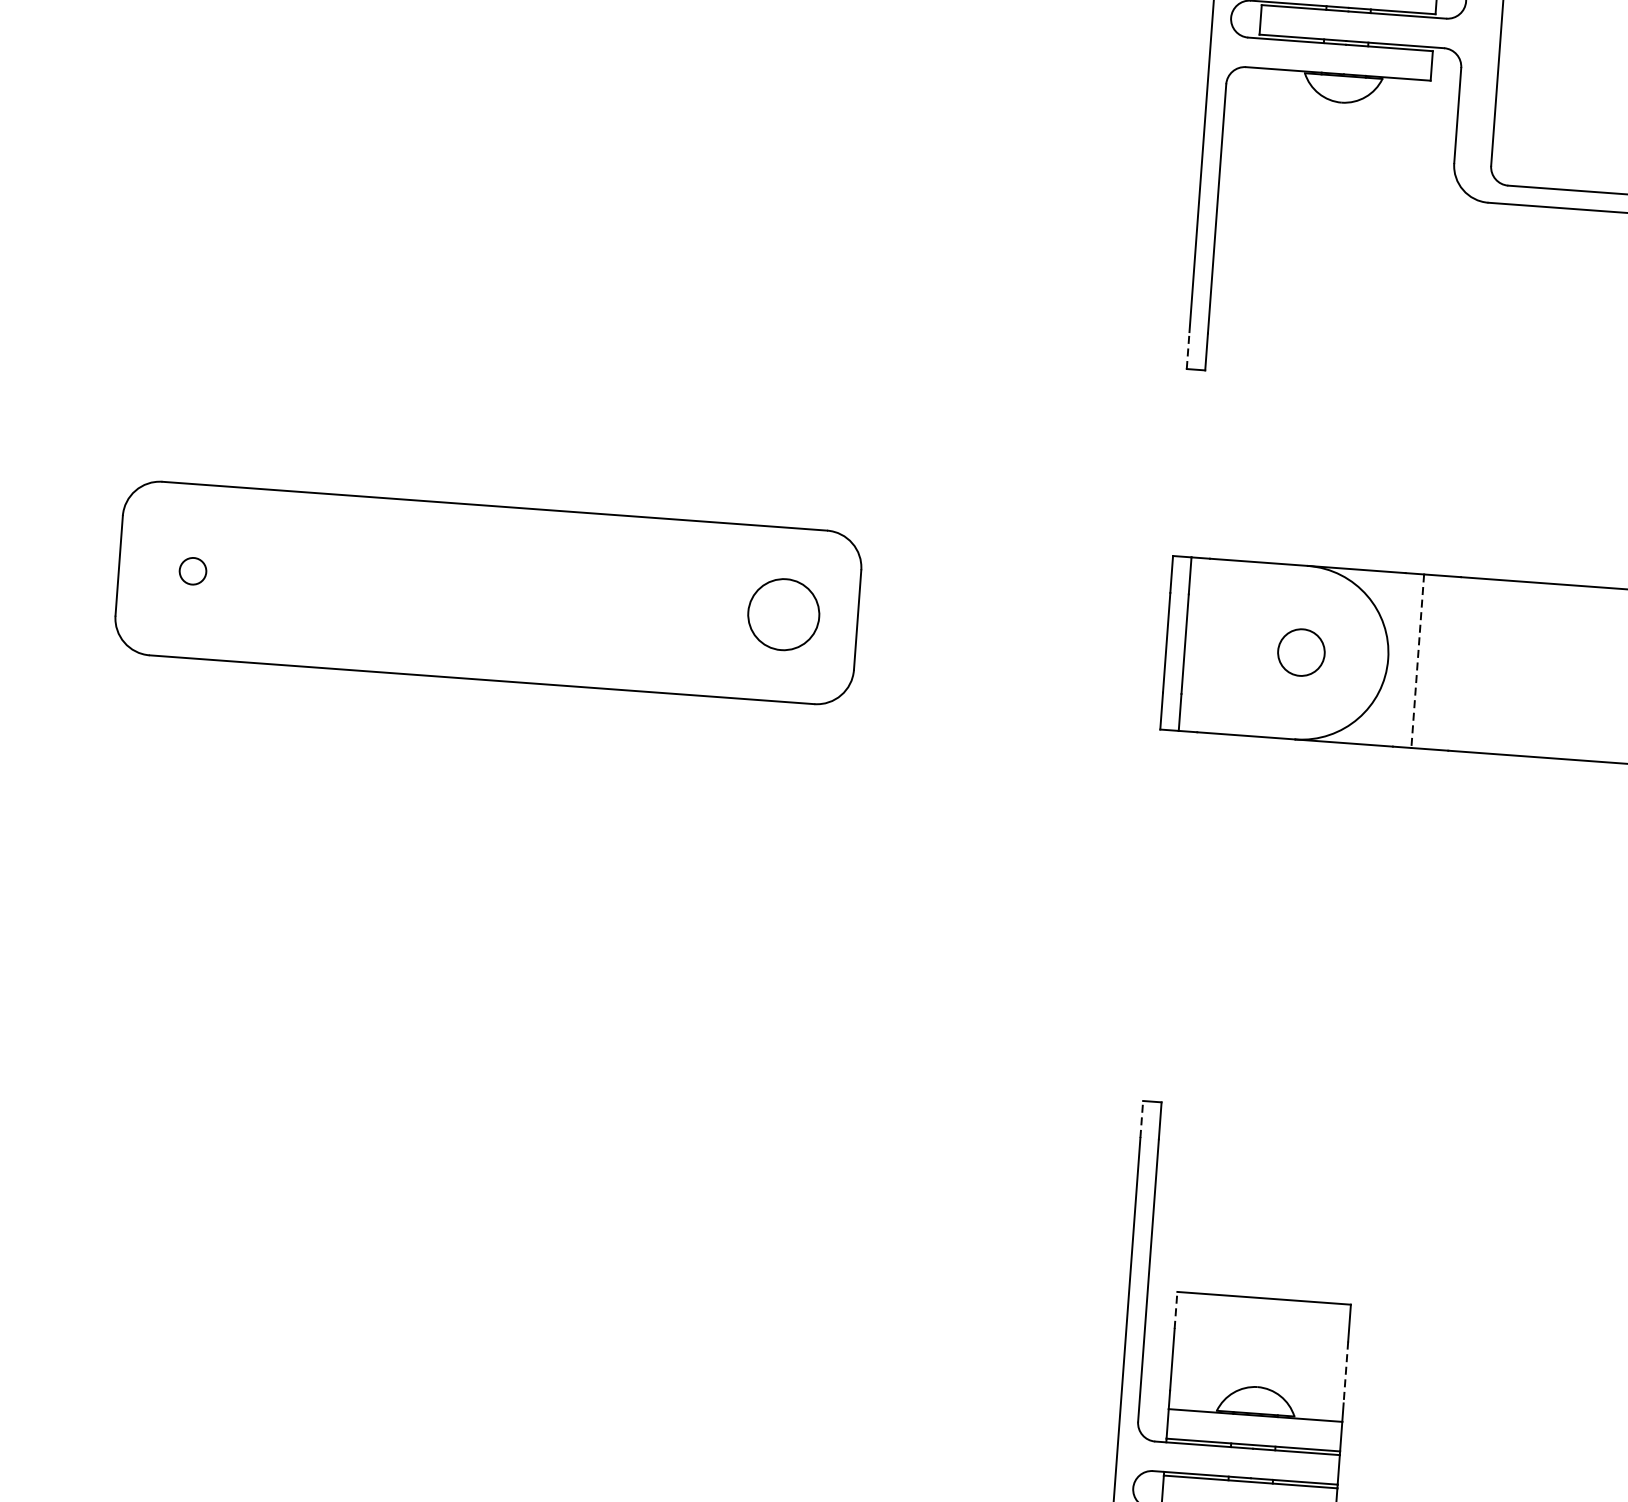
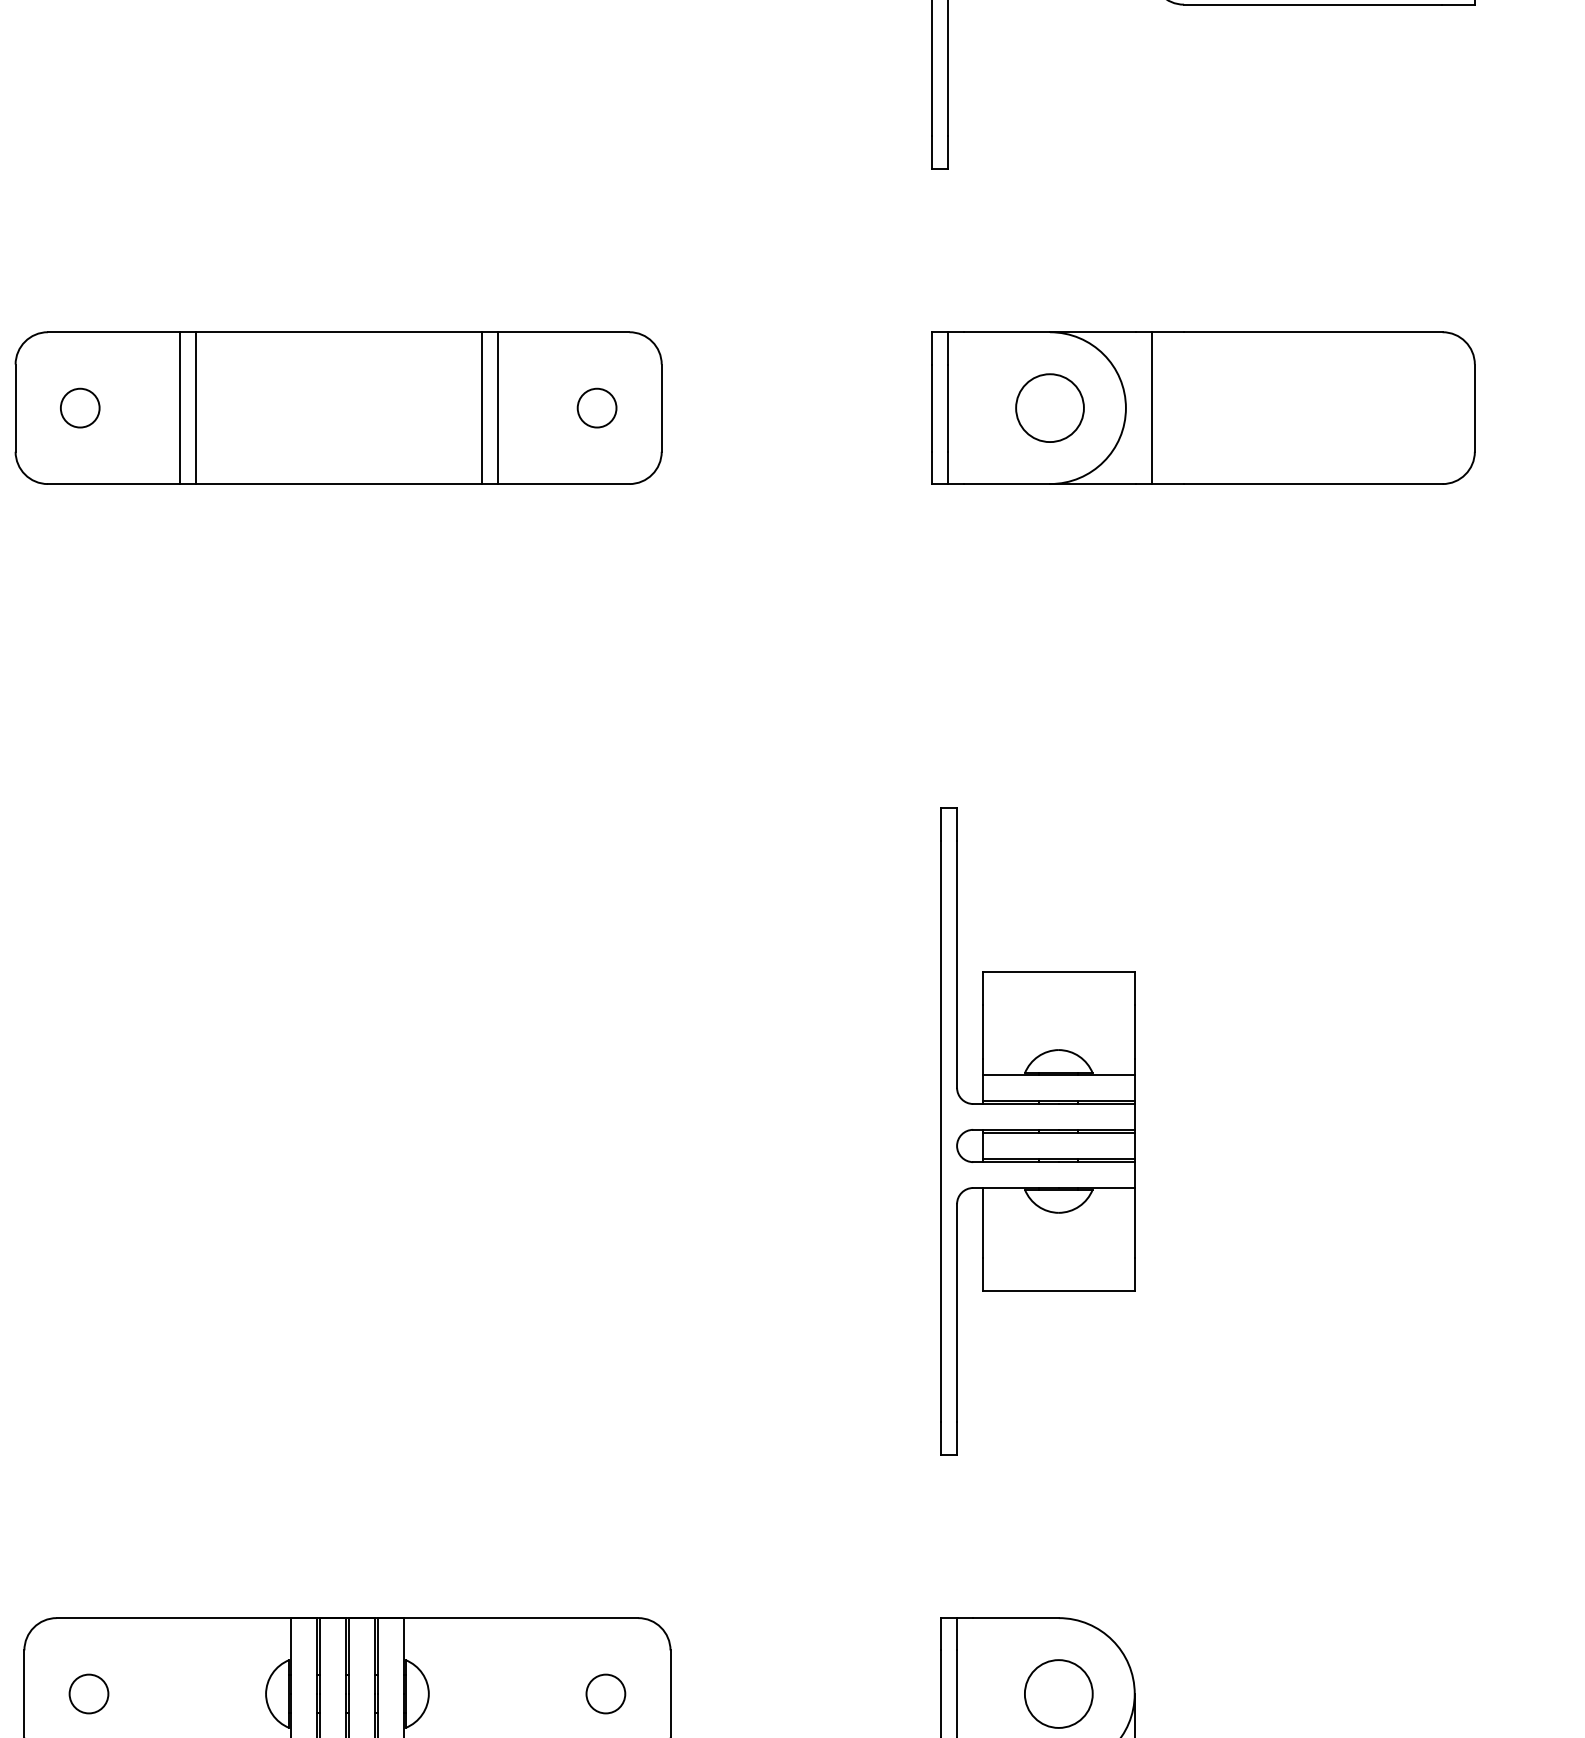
line: (1188, 350) -> (932, 152), dashed -> solid
circle: (192, 570) -> (79, 407), size x1.67
line: (306, 580) -> (179, 408), added
line: (324, 581) -> (195, 408), added
line: (651, 605) -> (481, 408), added
line: (669, 606) -> (497, 408), added
circle: (783, 613) -> (596, 407), size x0.62
circle: (1300, 651) -> (1049, 407), size x1.67
line: (1417, 661) -> (1151, 408), dashed -> solid
line: (1141, 1119) -> (940, 824), dashed -> solid
line: (1175, 1310) -> (982, 988), dashed -> solid
line: (1345, 1373) -> (1134, 1032), dashed -> solid

